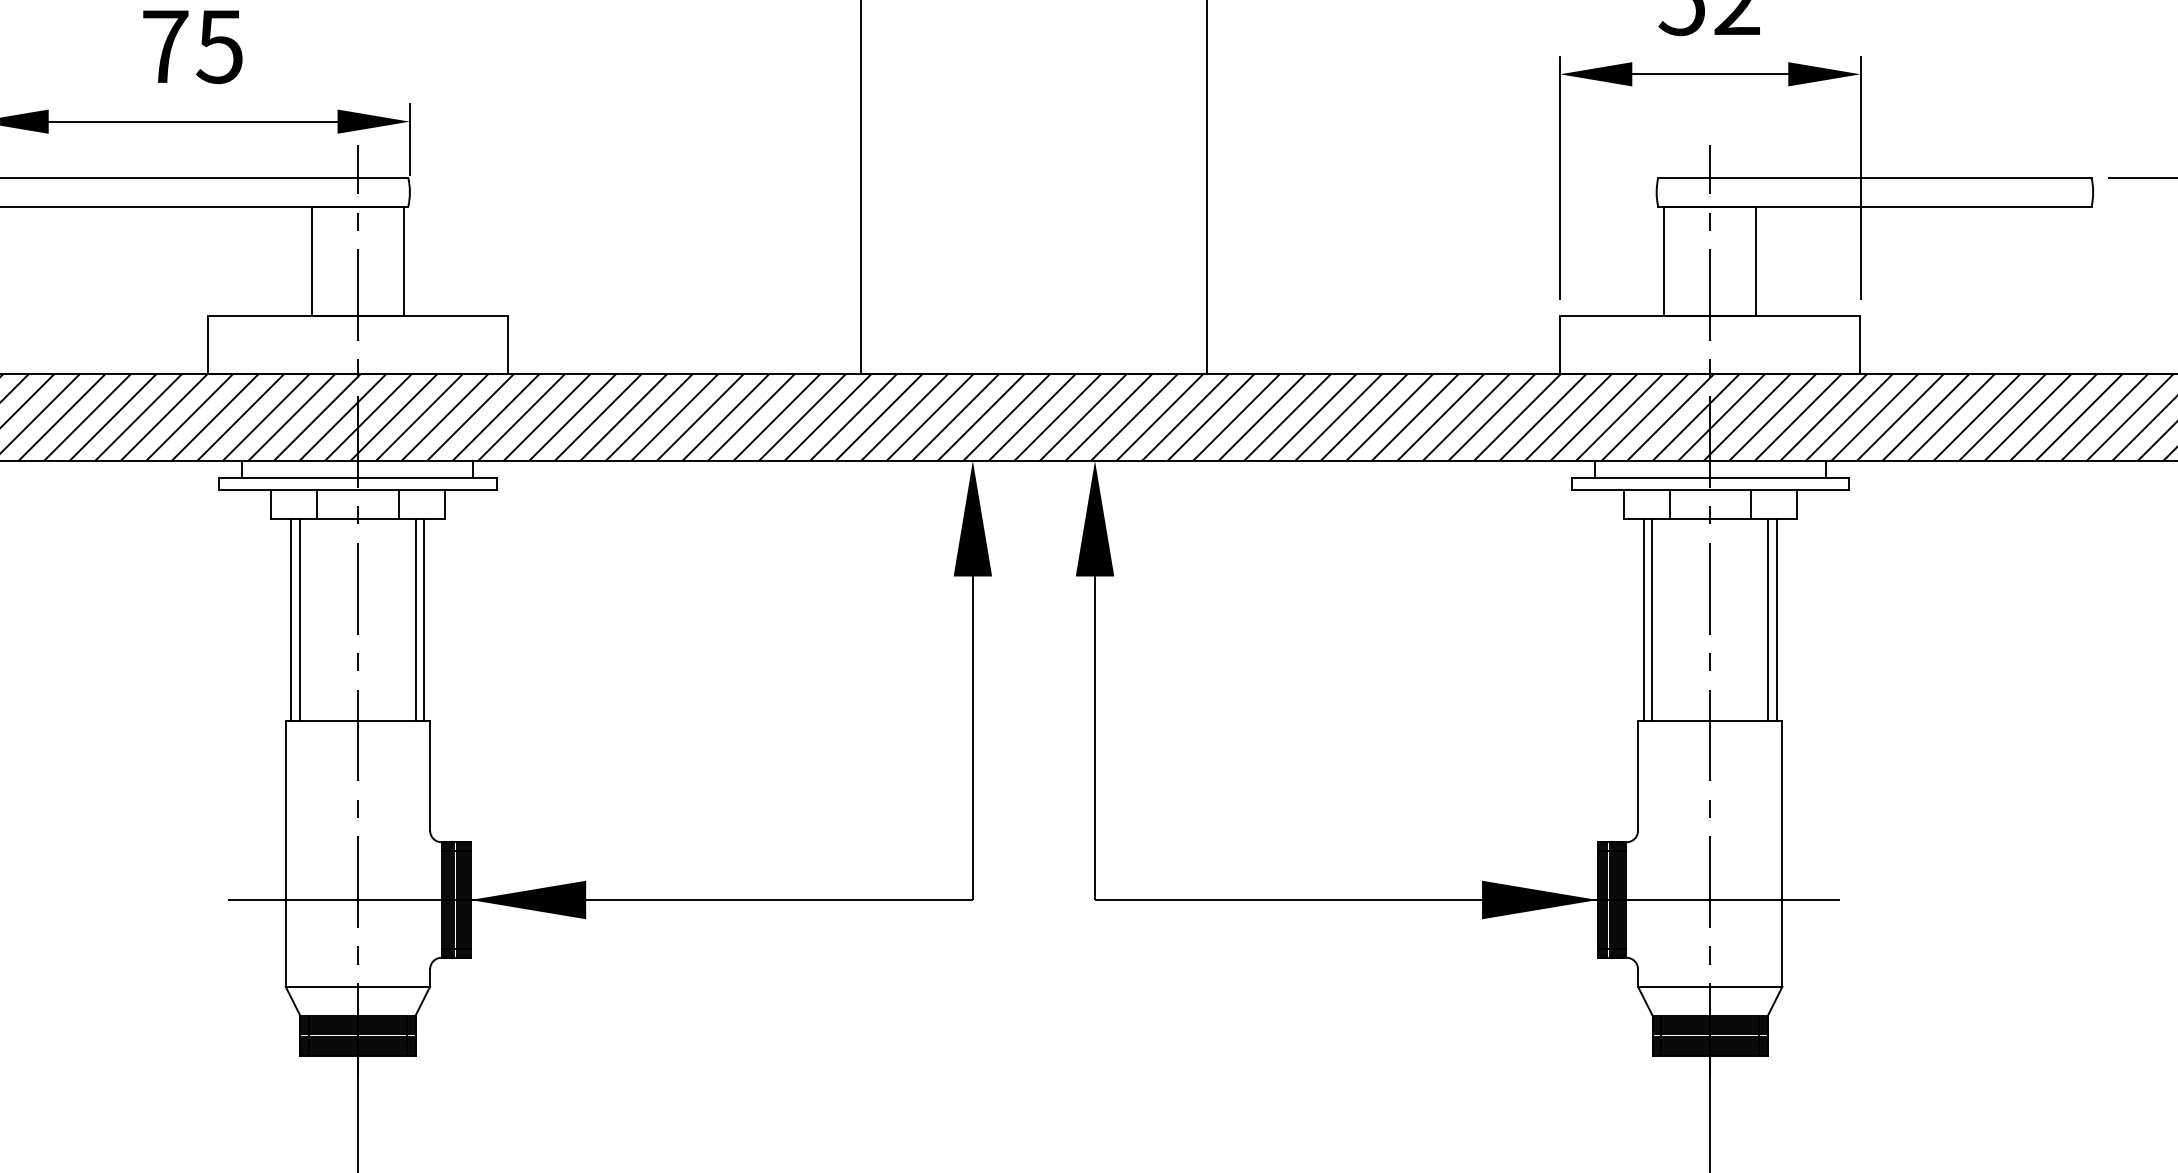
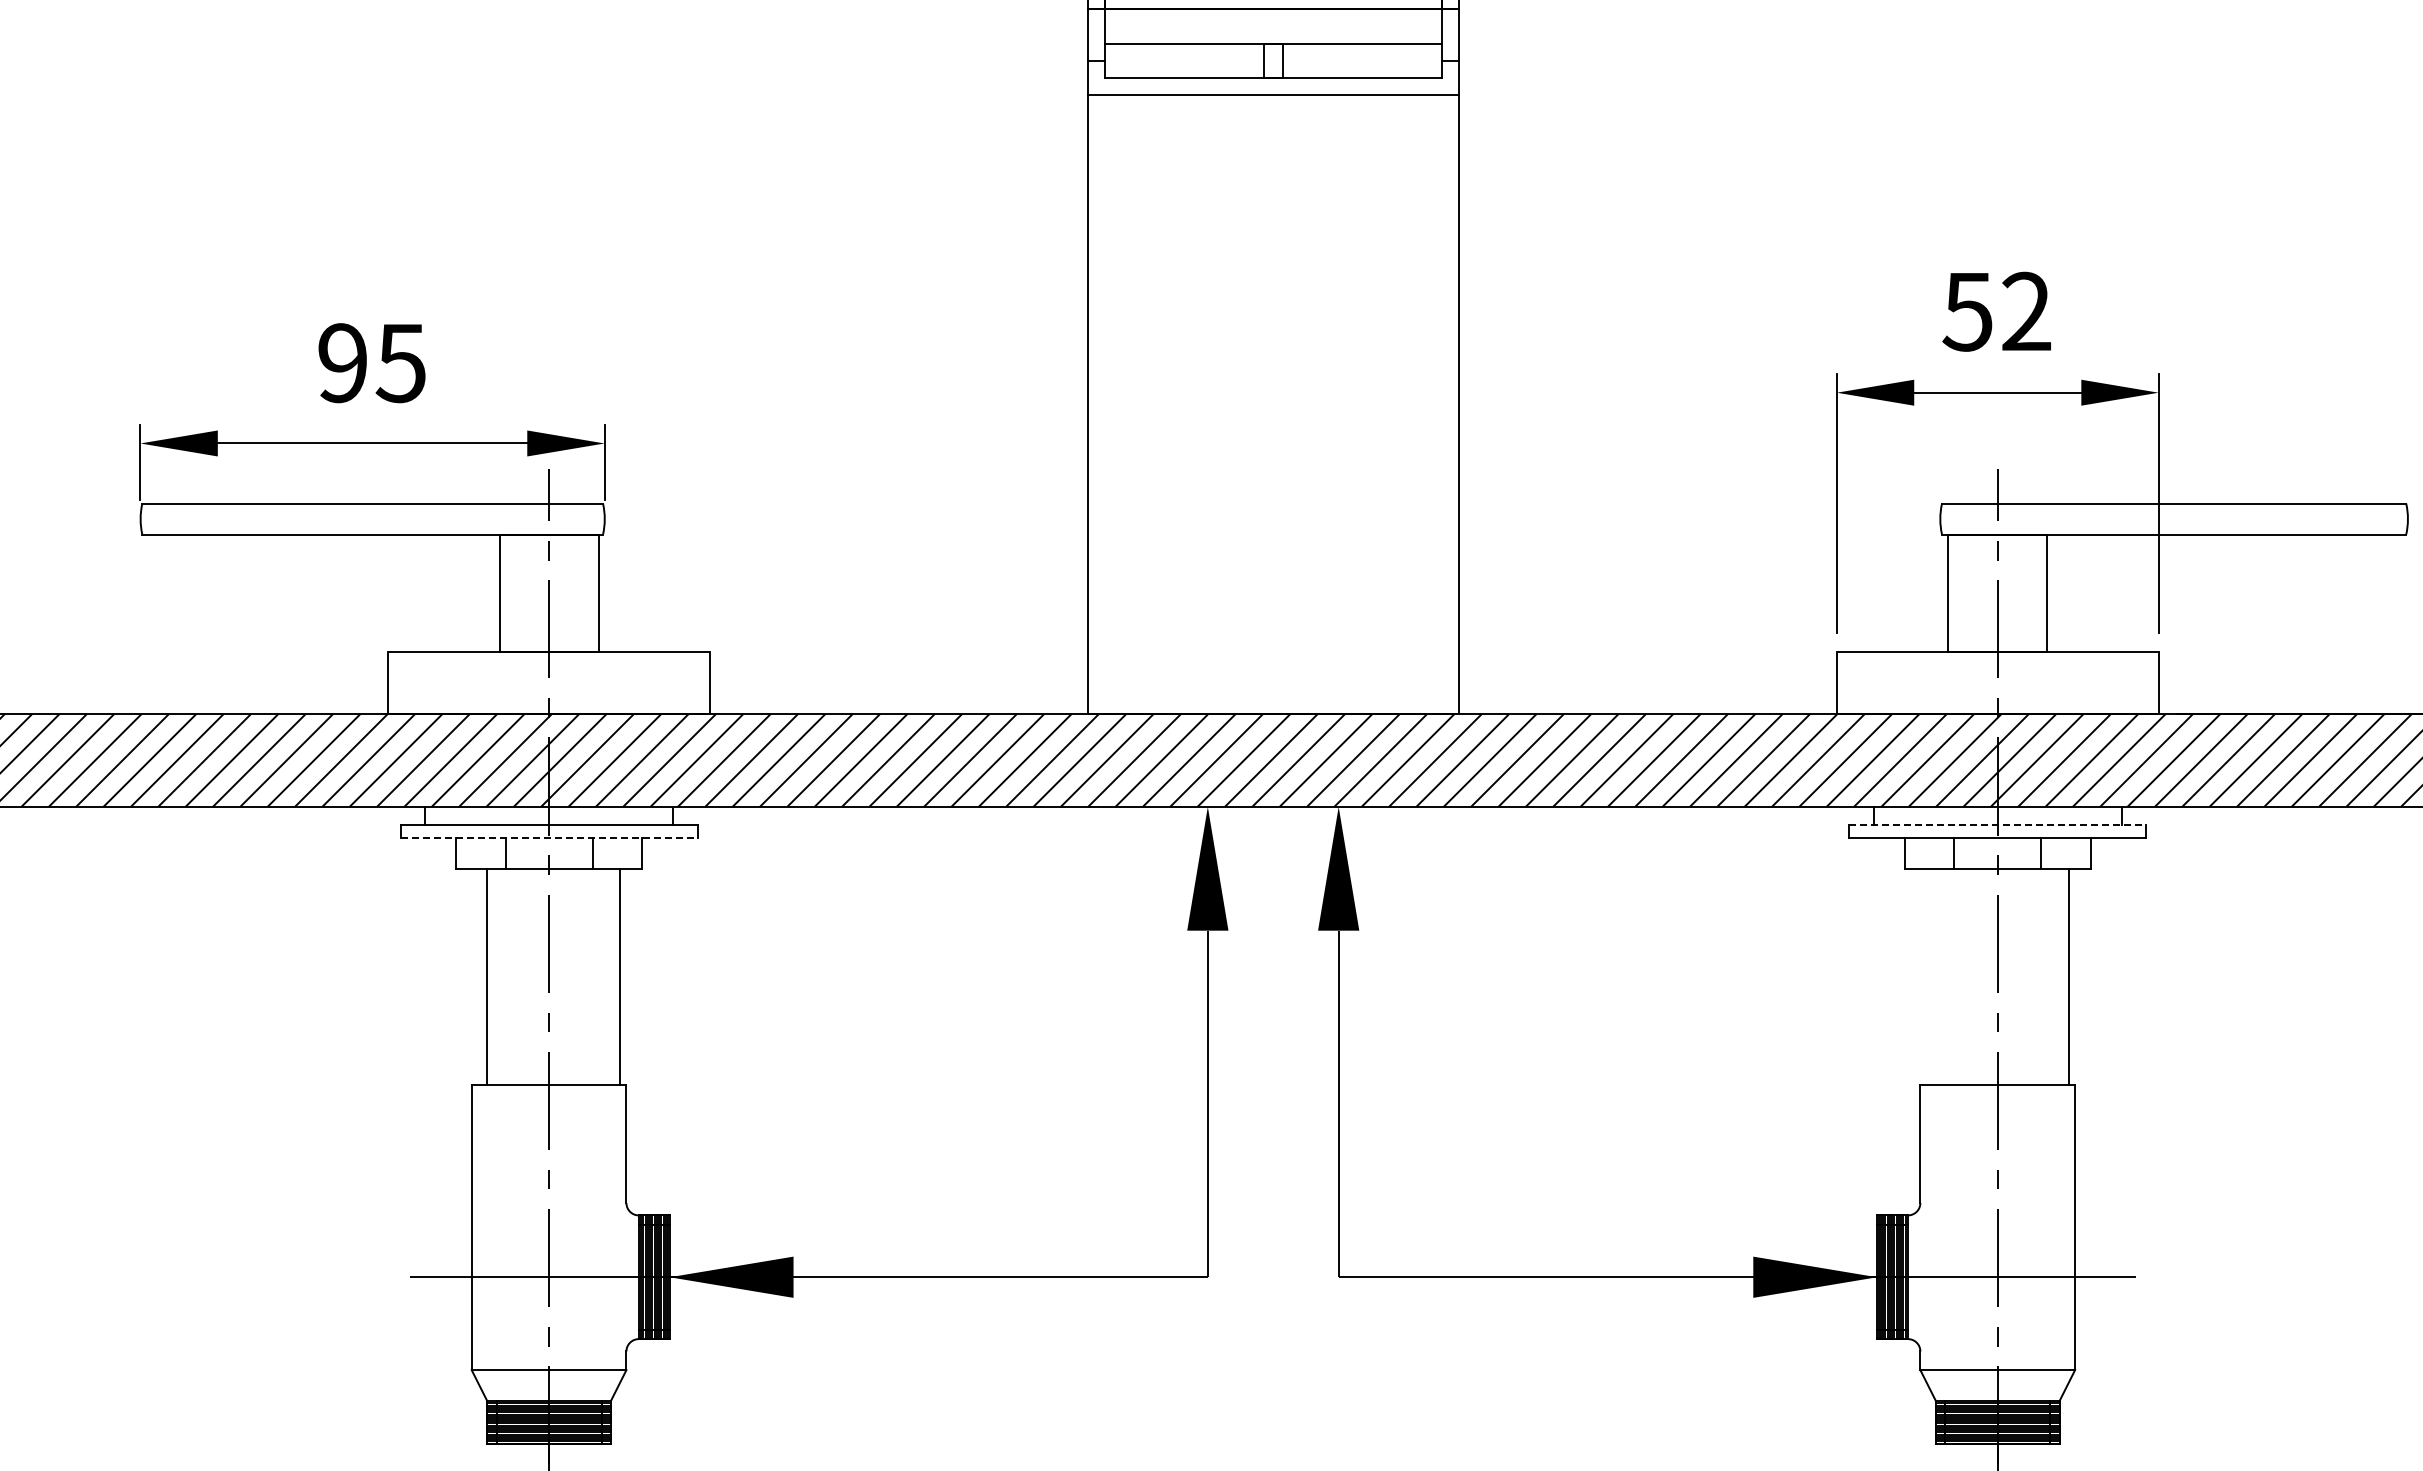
text: (165, 47) -> (342, 363), 75 -> 95
line: (1710, 478) -> (1997, 825), solid -> dashed
line: (358, 489) -> (549, 837), solid -> dashed
line: (291, 619) -> (477, 976), removed
line: (415, 619) -> (610, 976), removed
line: (1643, 619) -> (1926, 976), removed
line: (1652, 619) -> (1935, 976), removed
line: (1767, 619) -> (2059, 976), removed

